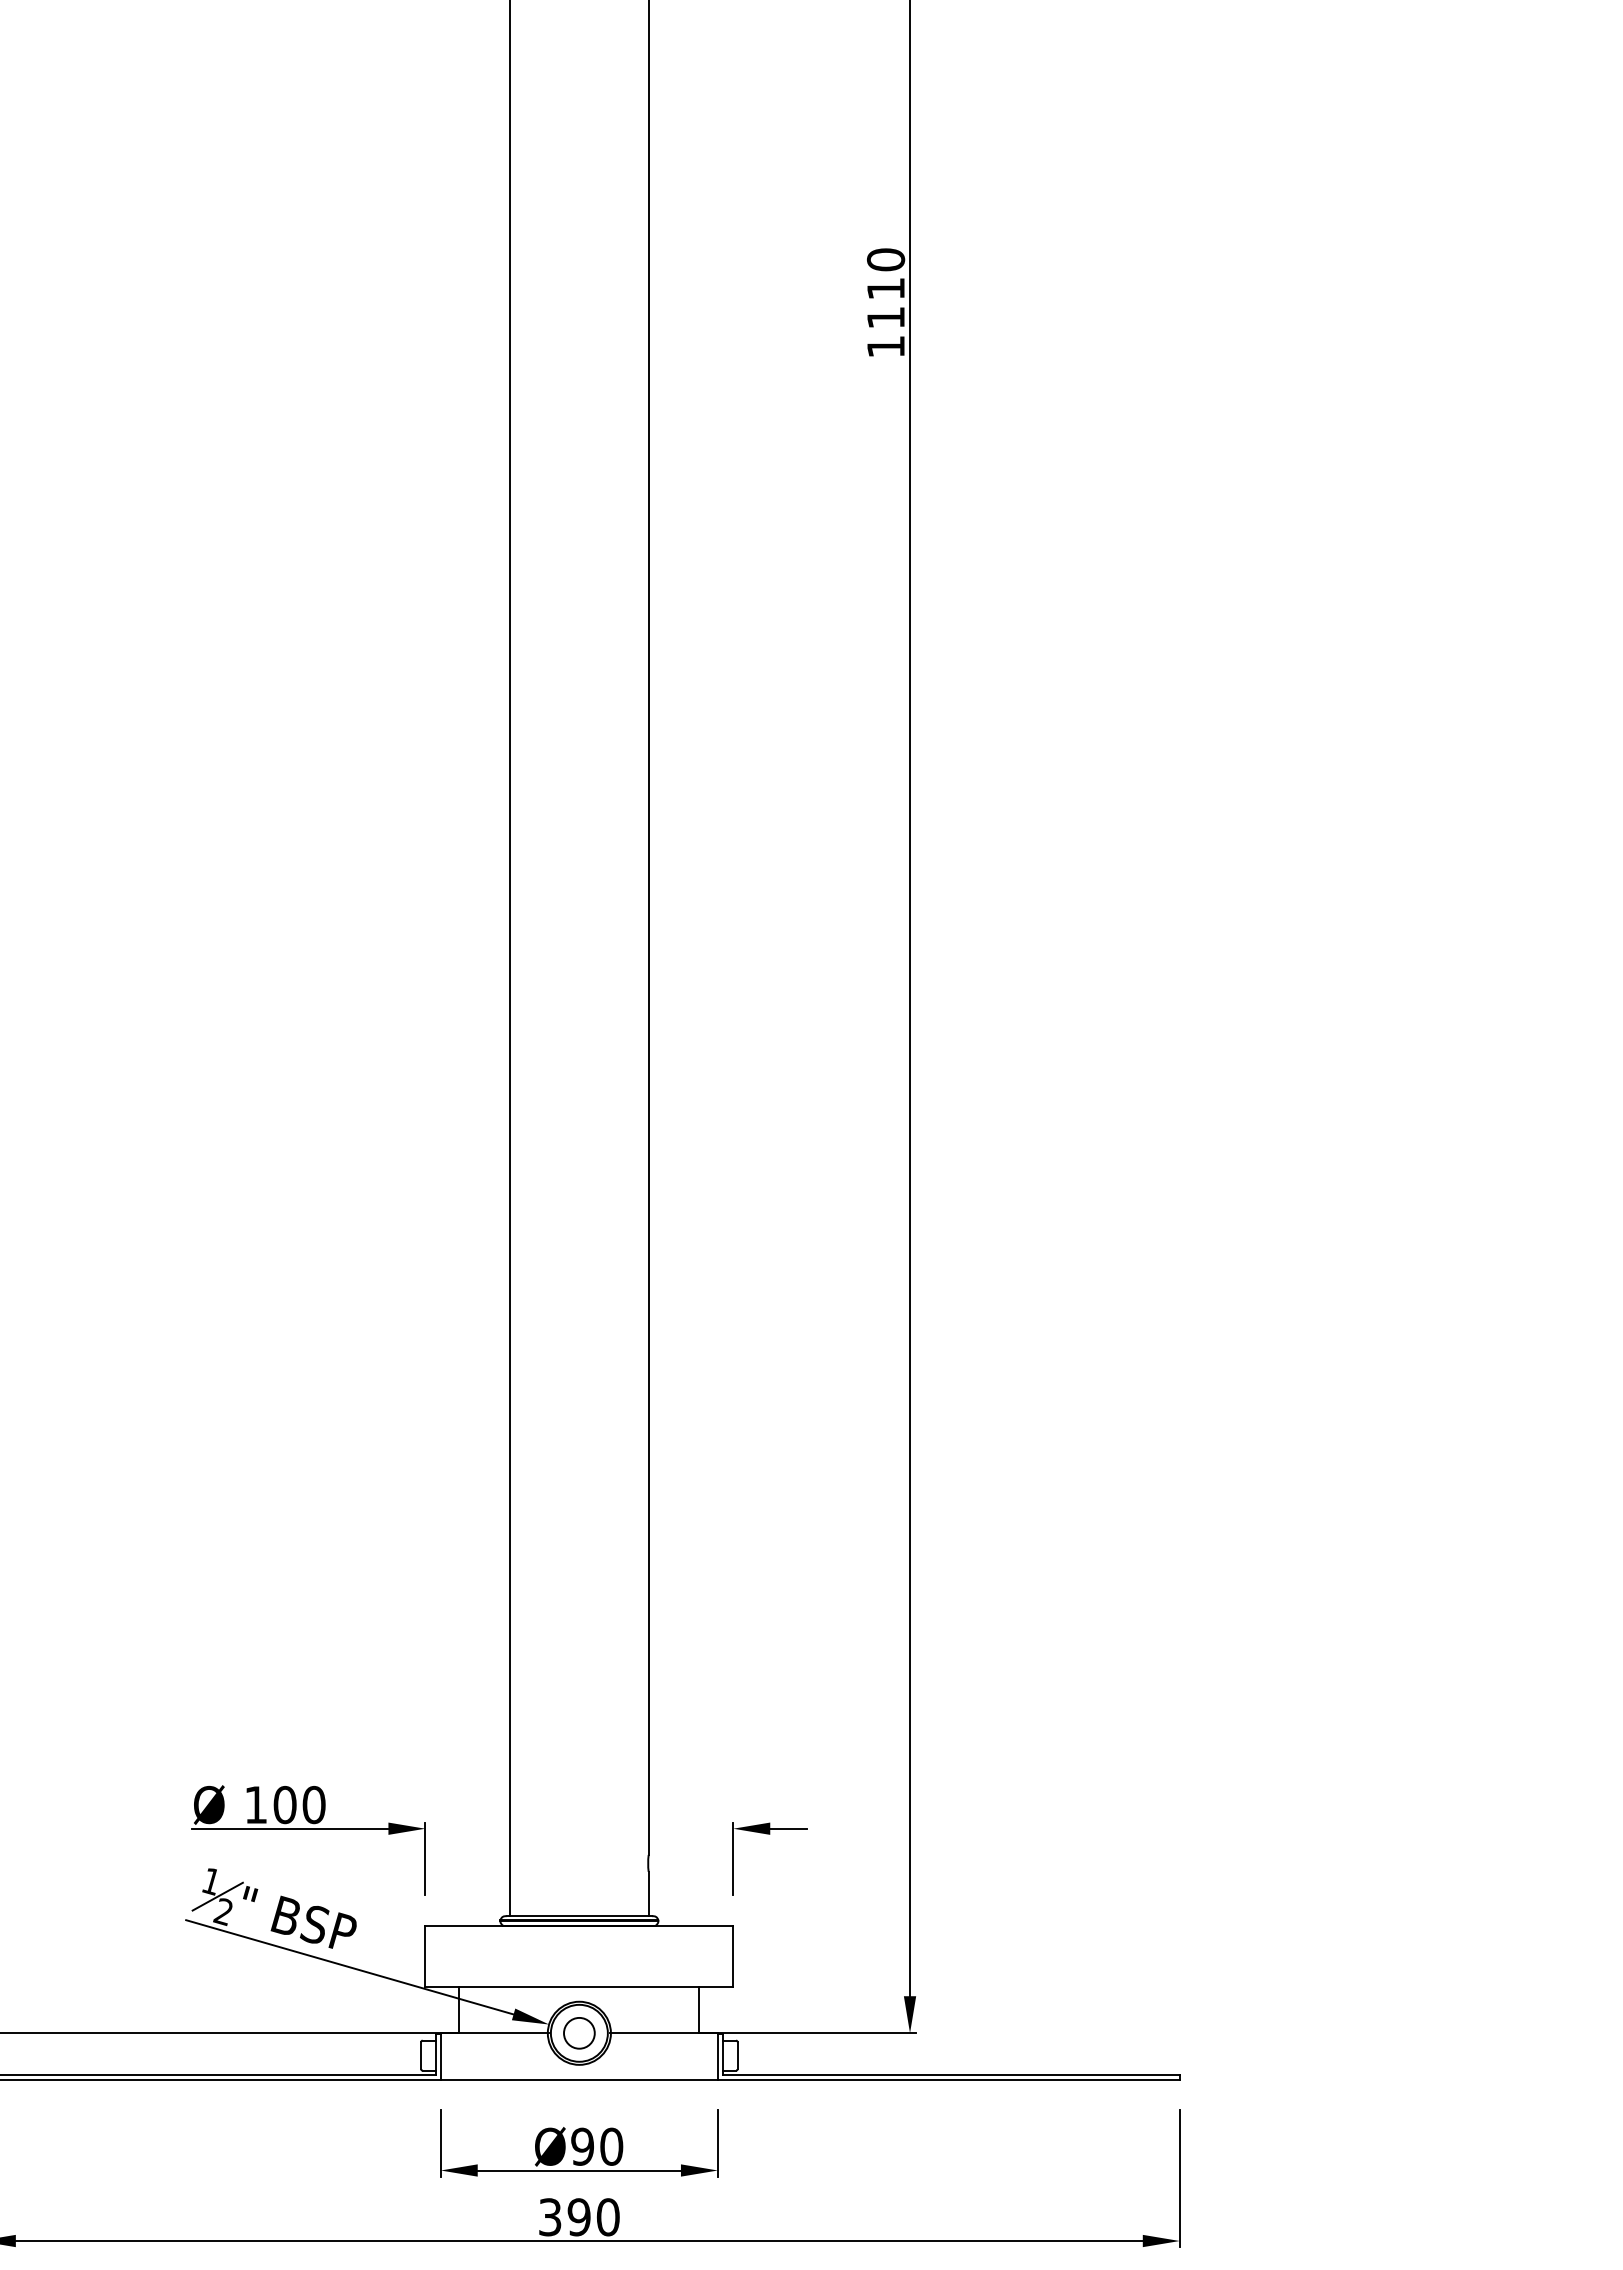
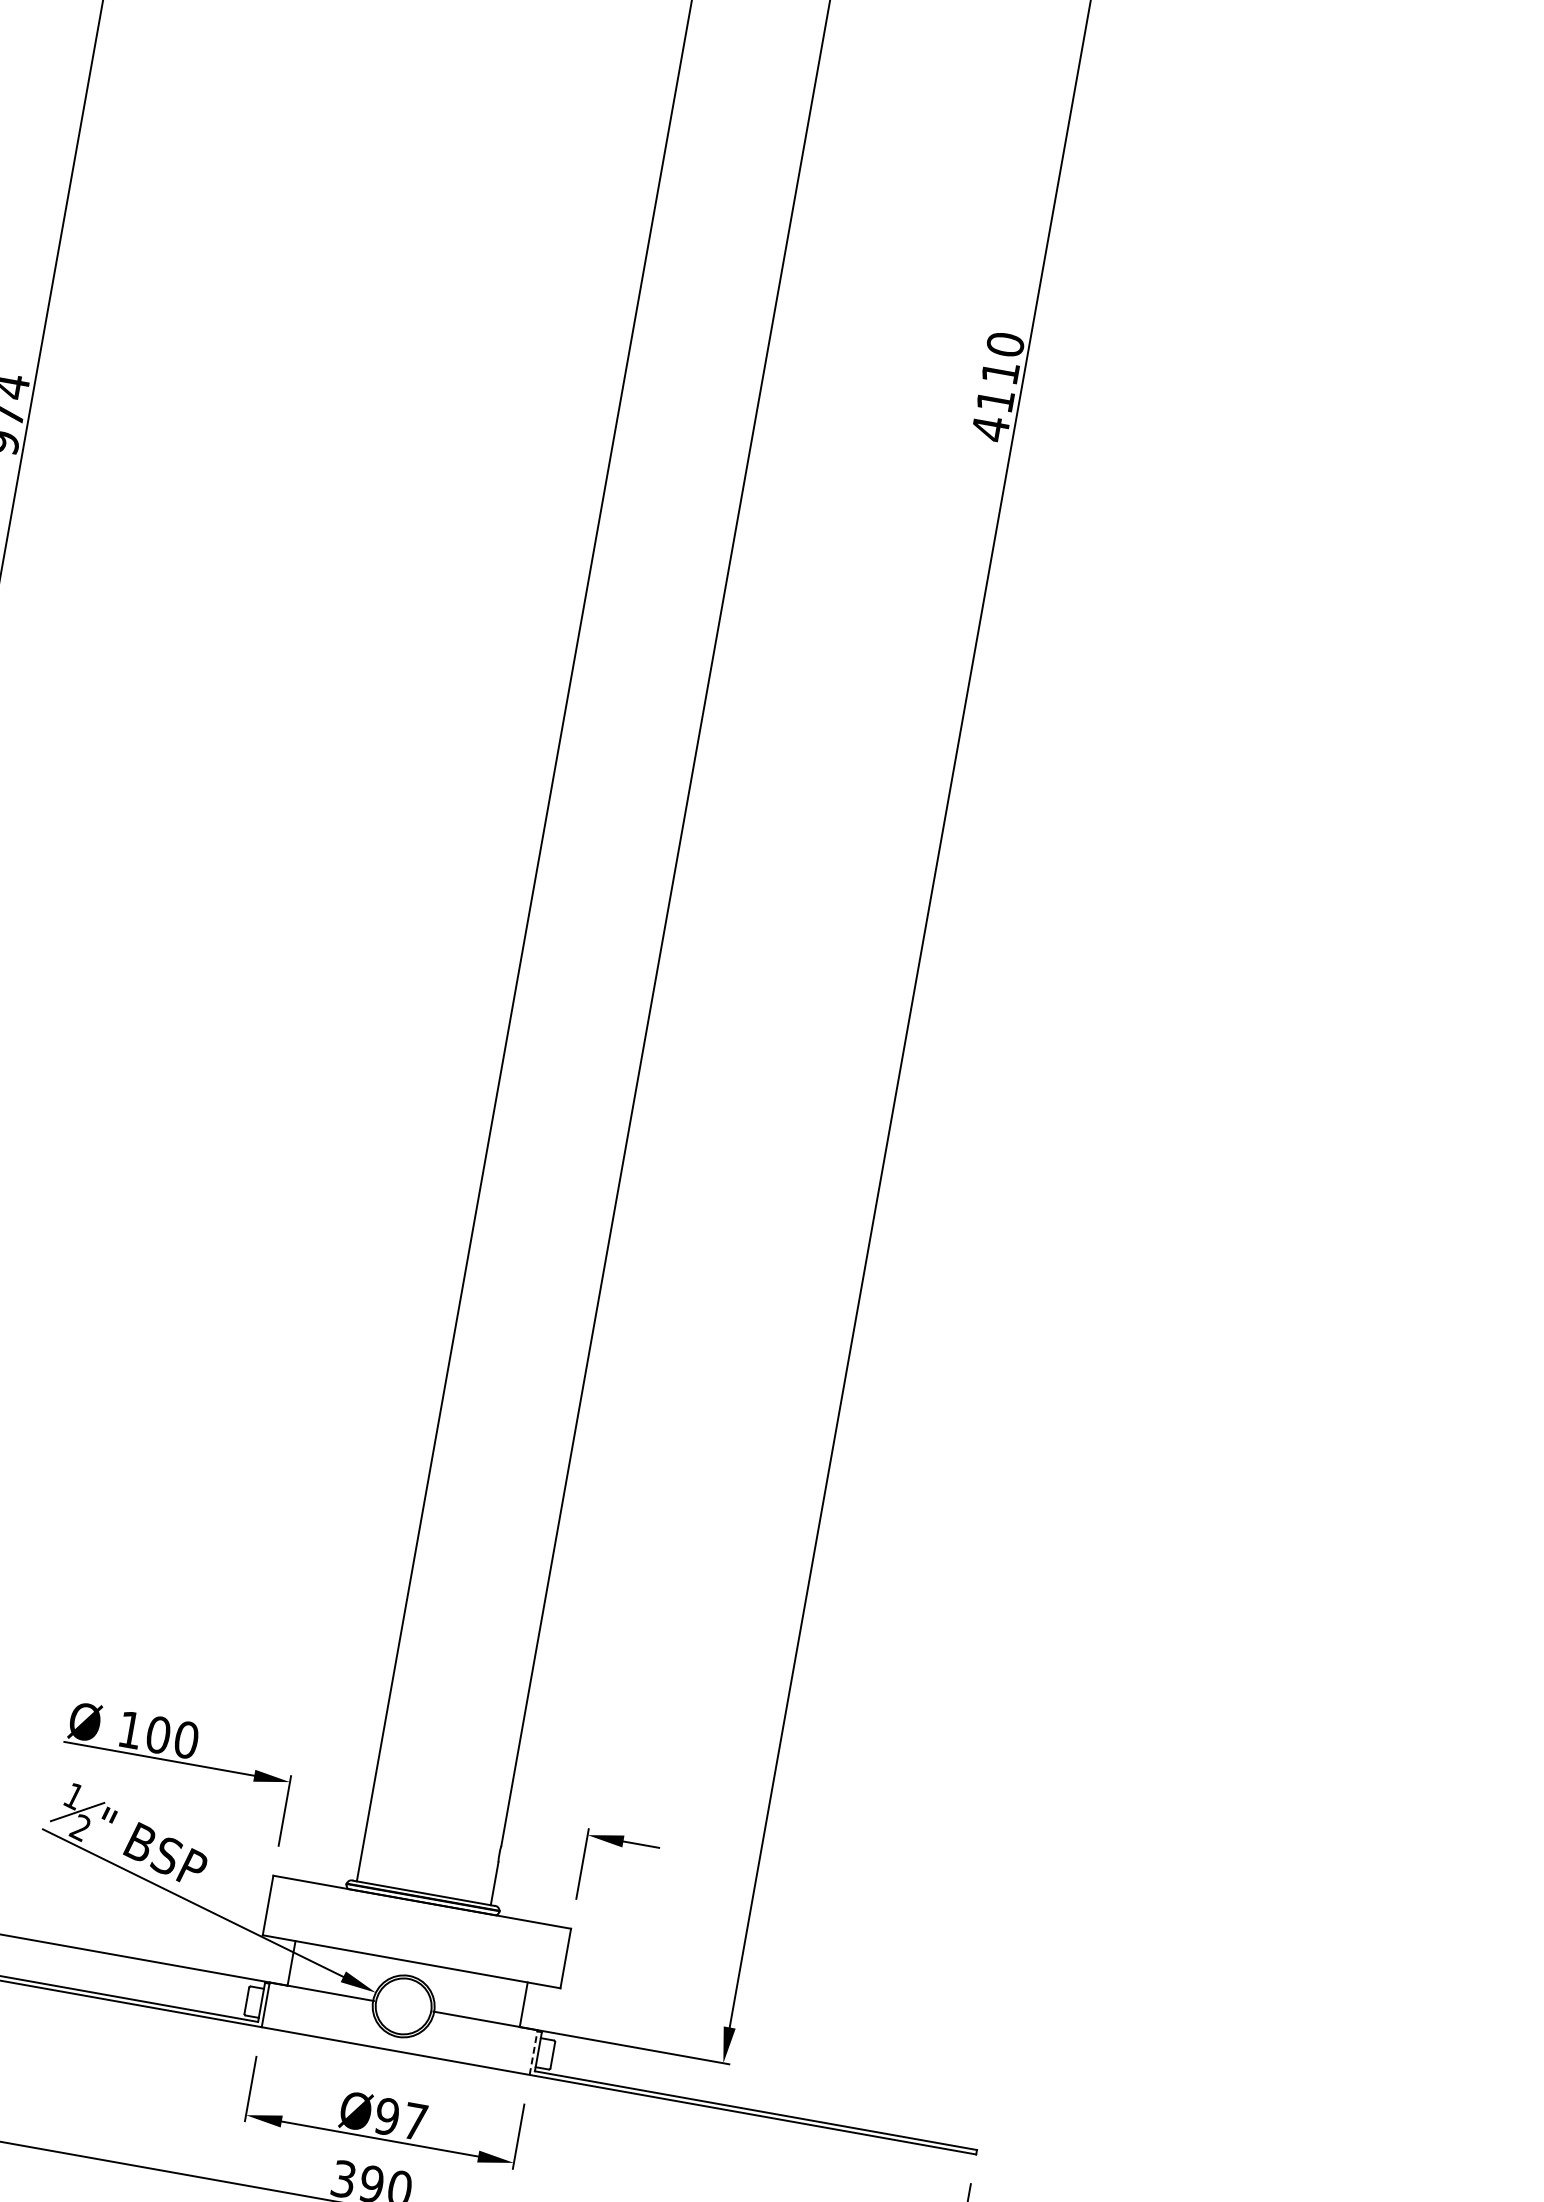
text: (885, 346) -> (990, 428), 1110 -> 4110
circle: (579, 2033) -> (403, 2006), removed
line: (717, 2055) -> (533, 2051), solid -> dashed
text: (611, 2146) -> (415, 2121), Ø90 -> Ø97

